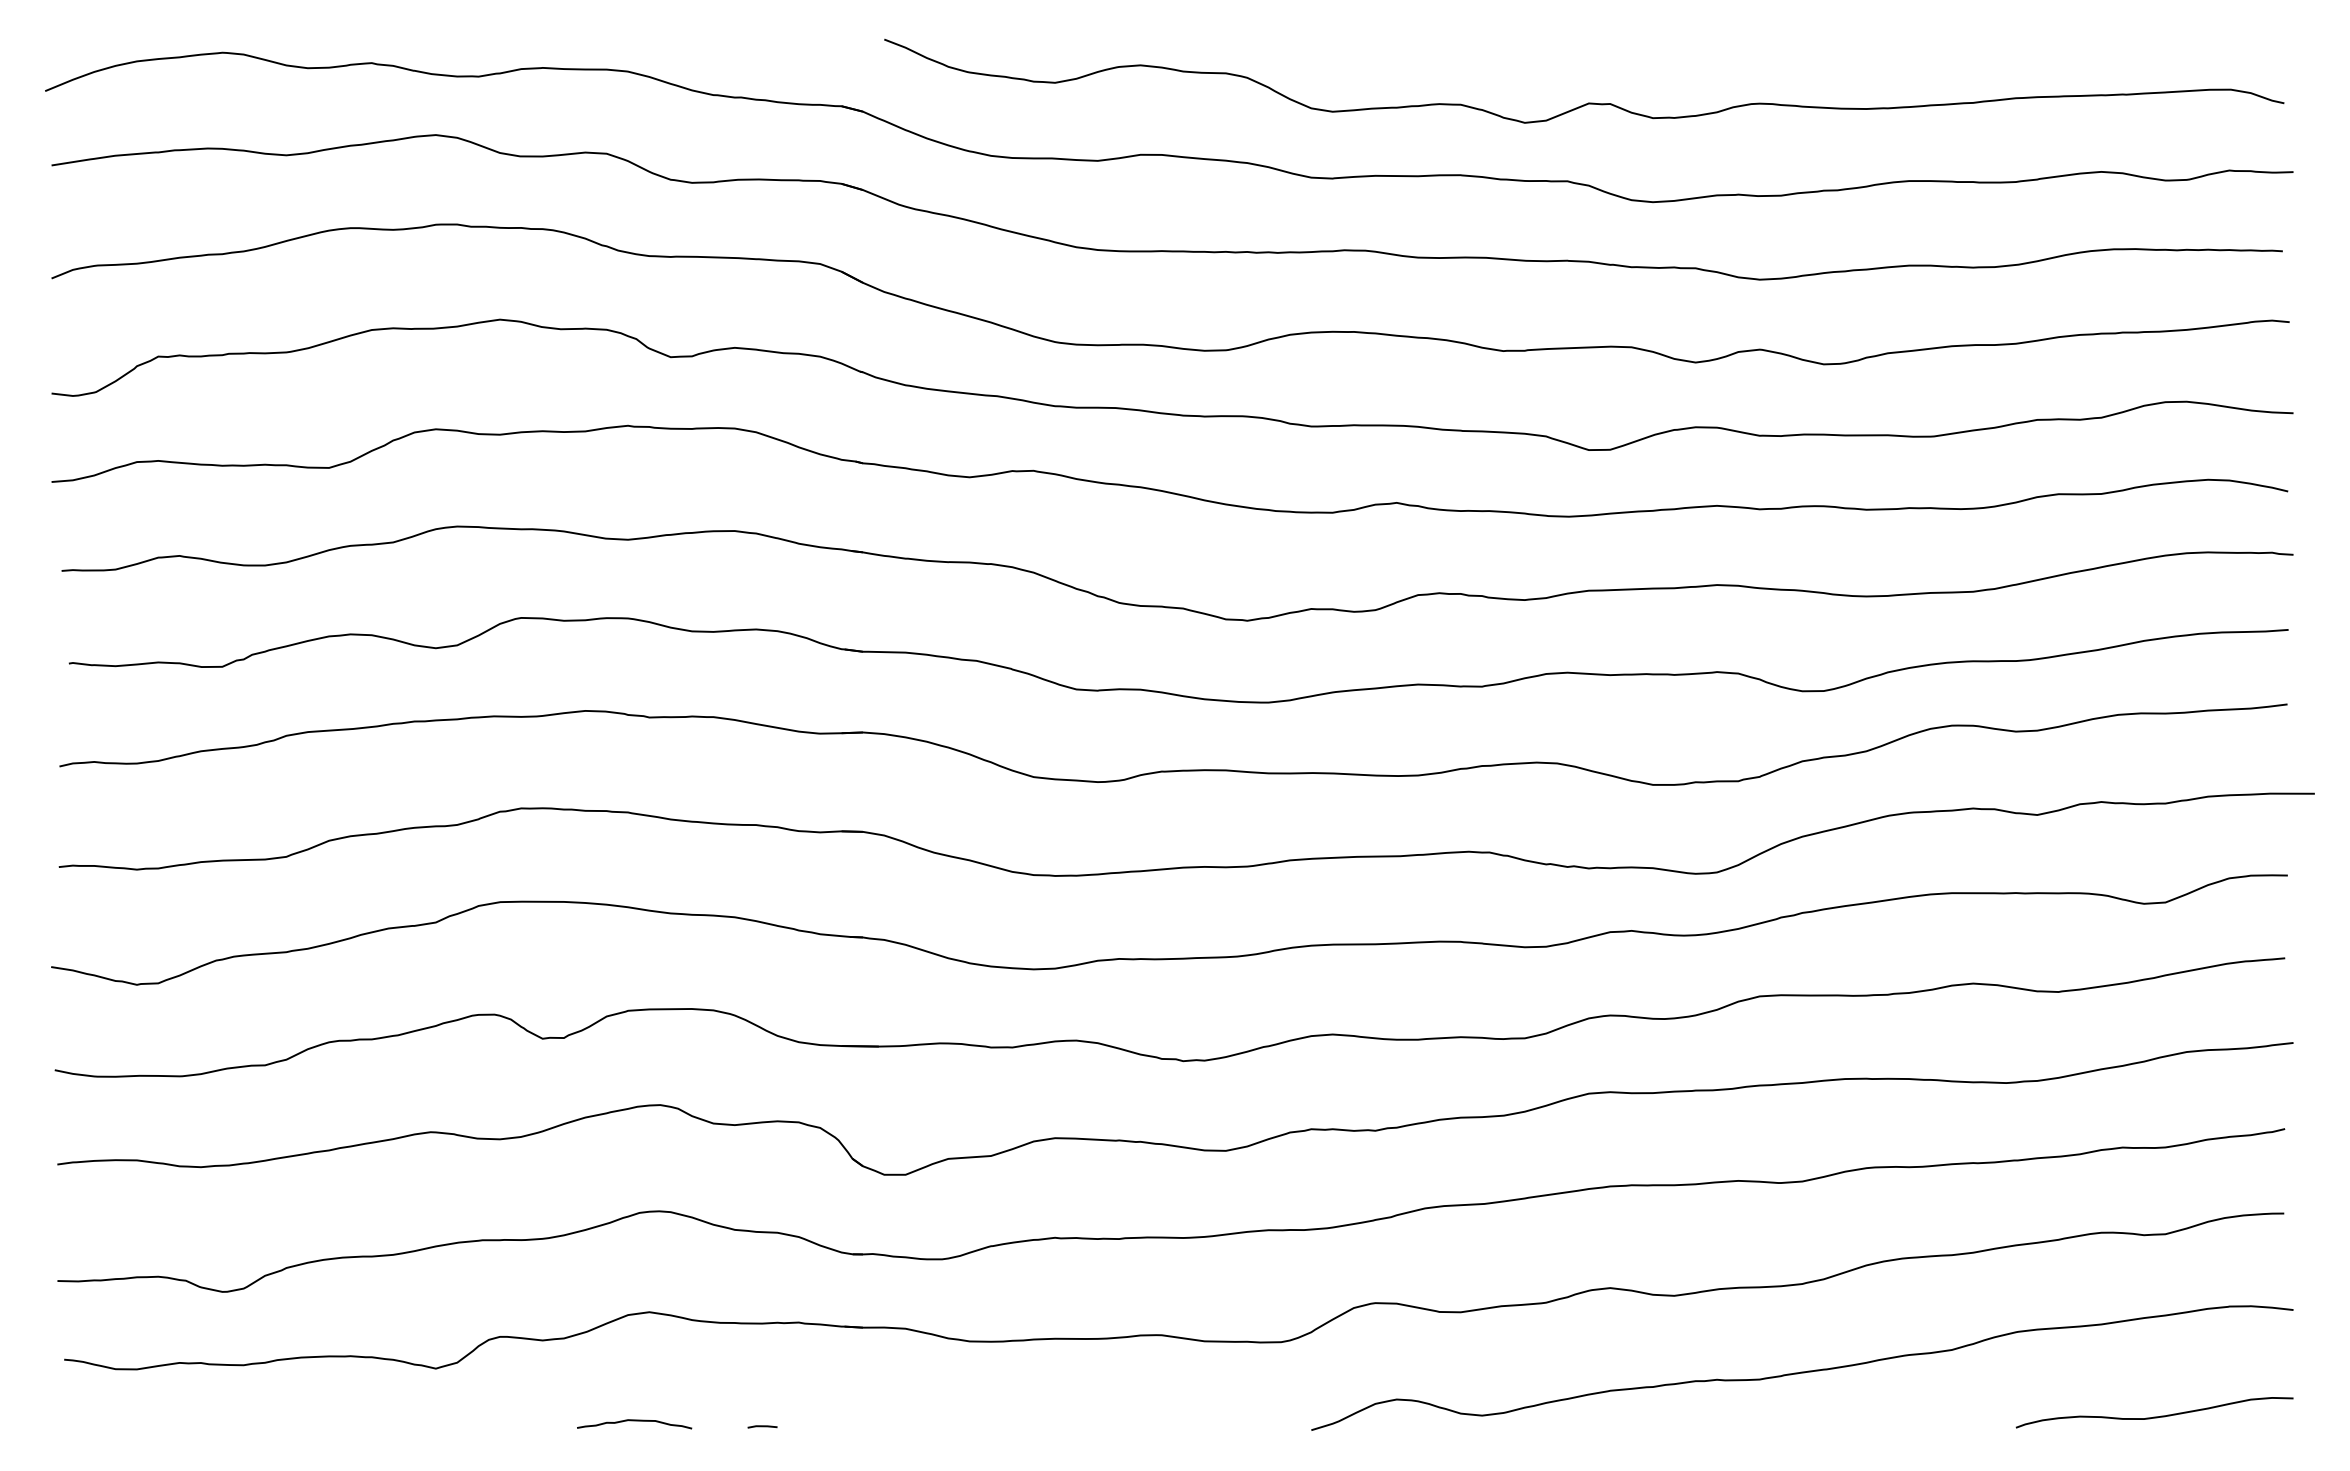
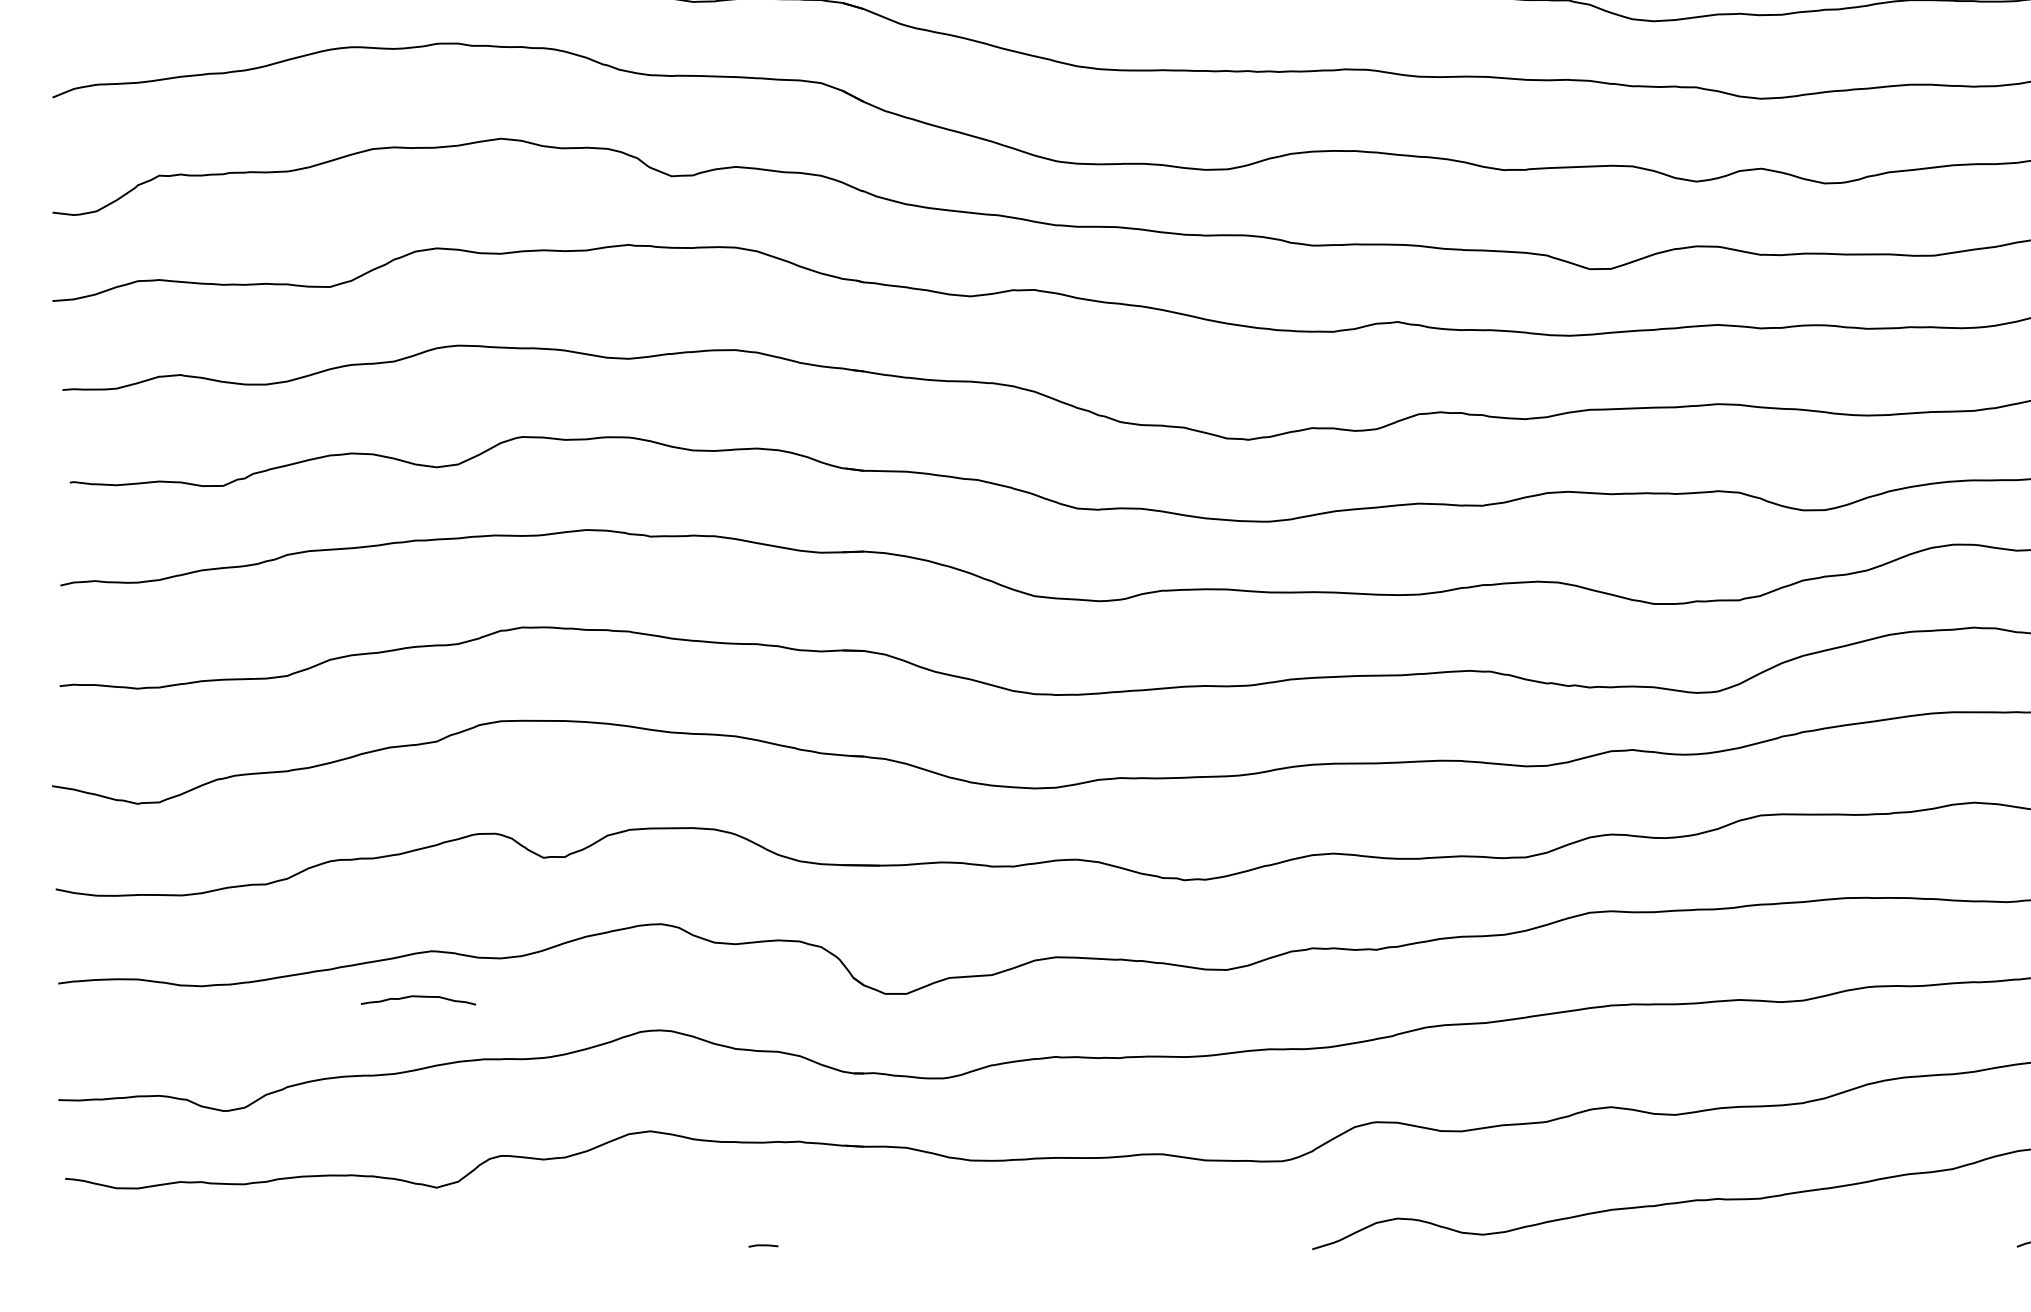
curve: (634, 1421) -> (418, 997), moved

